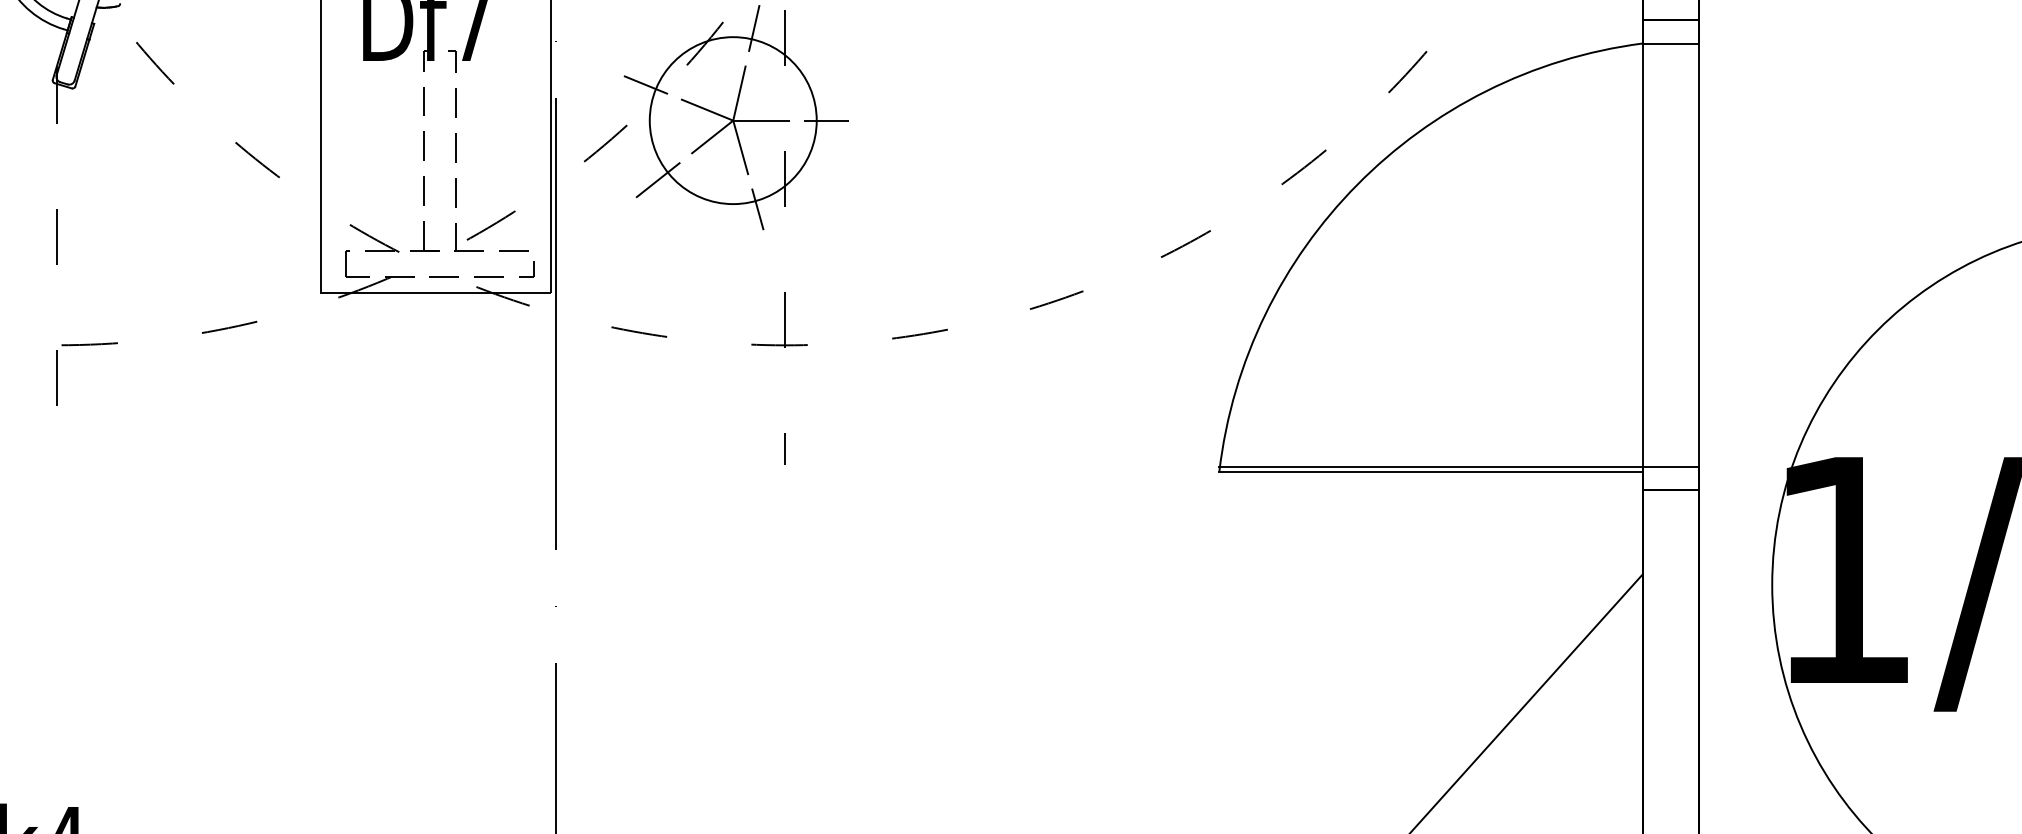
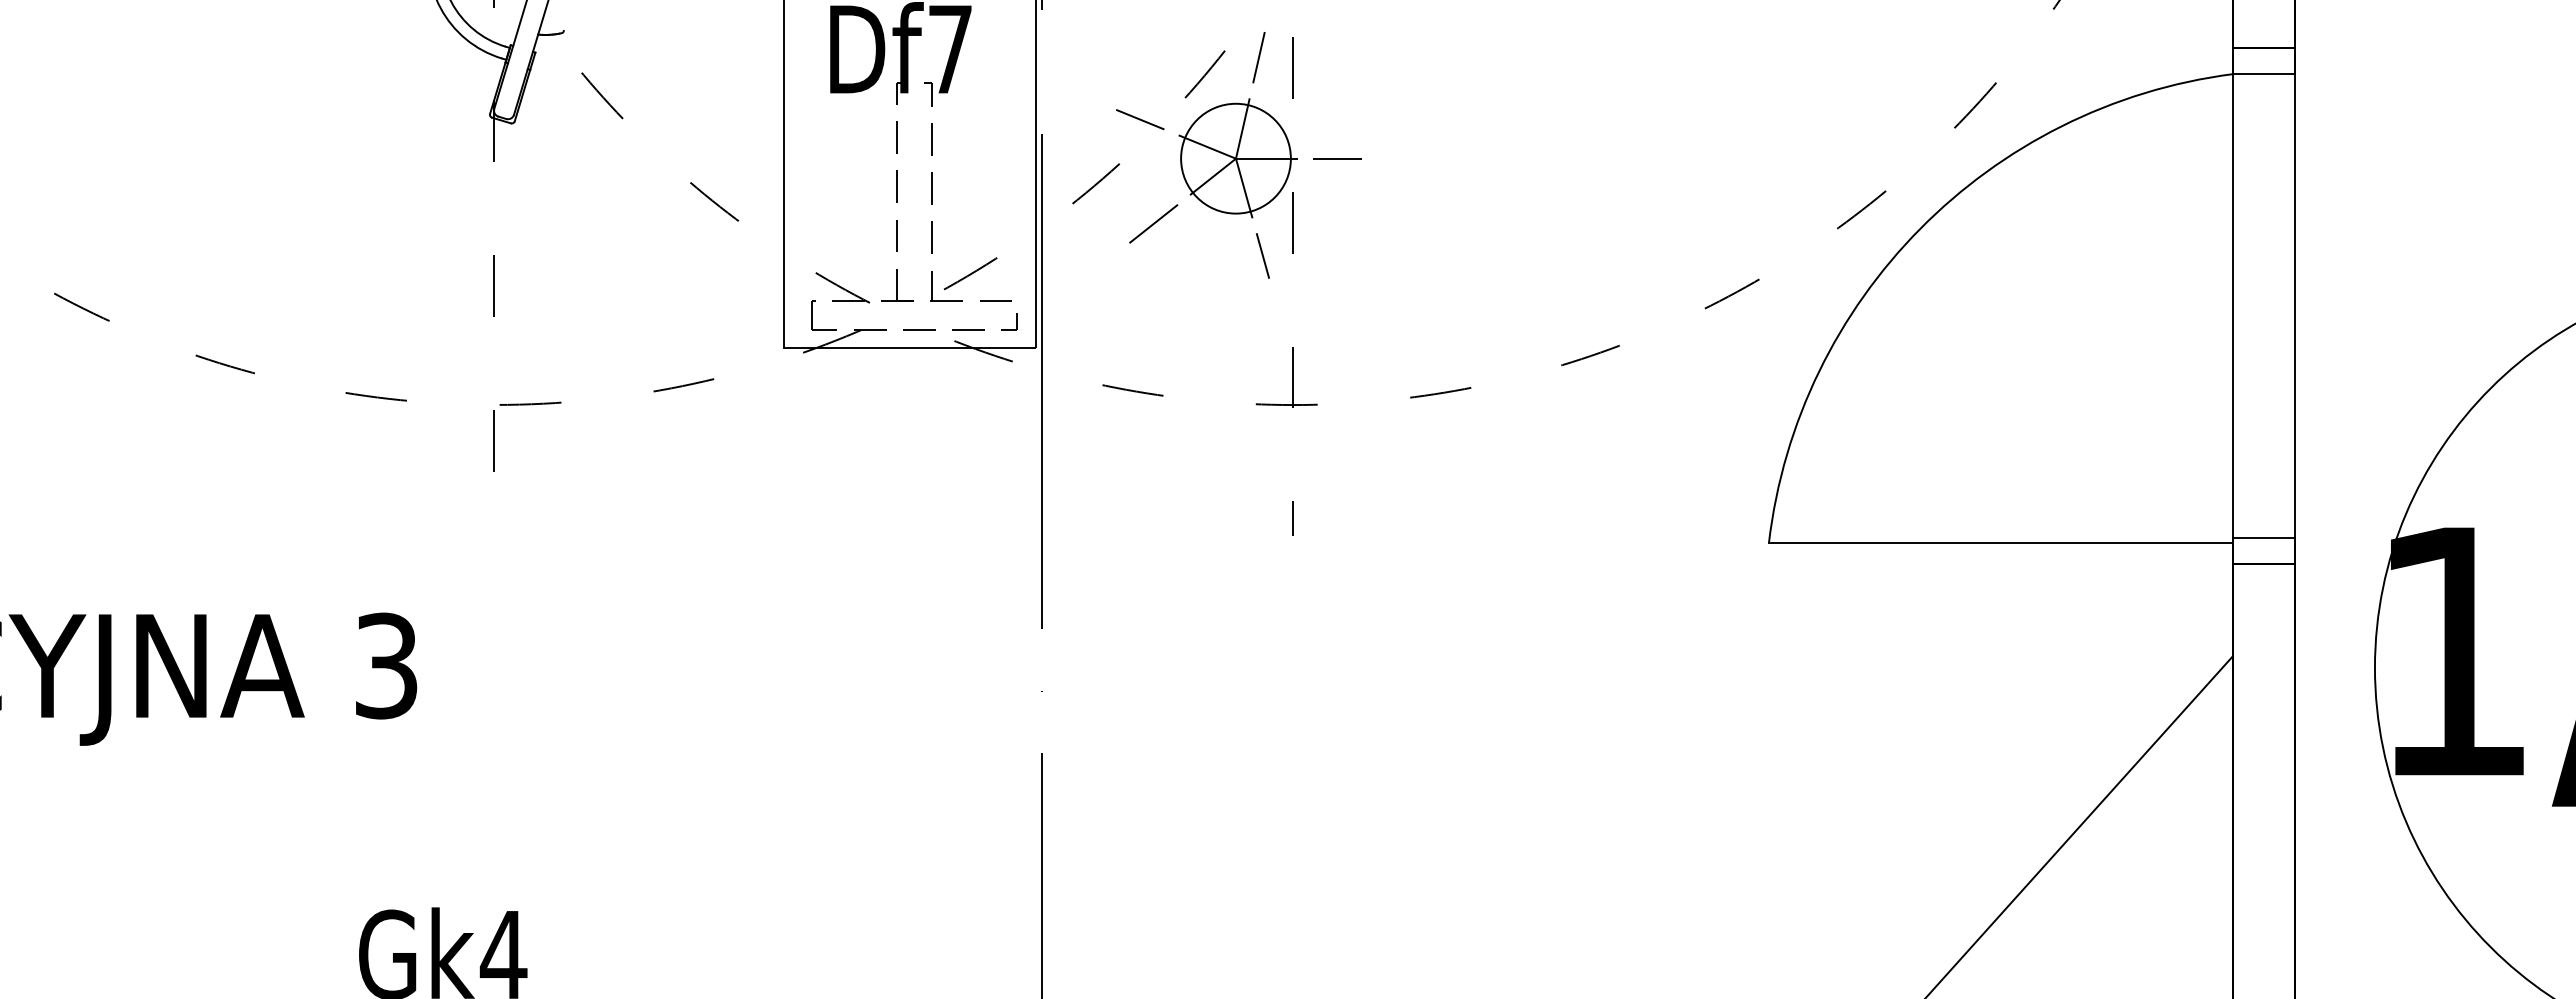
circle: (732, 120) -> (1235, 158), size x0.6
line: (1430, 467) -> (2000, 538), removed

